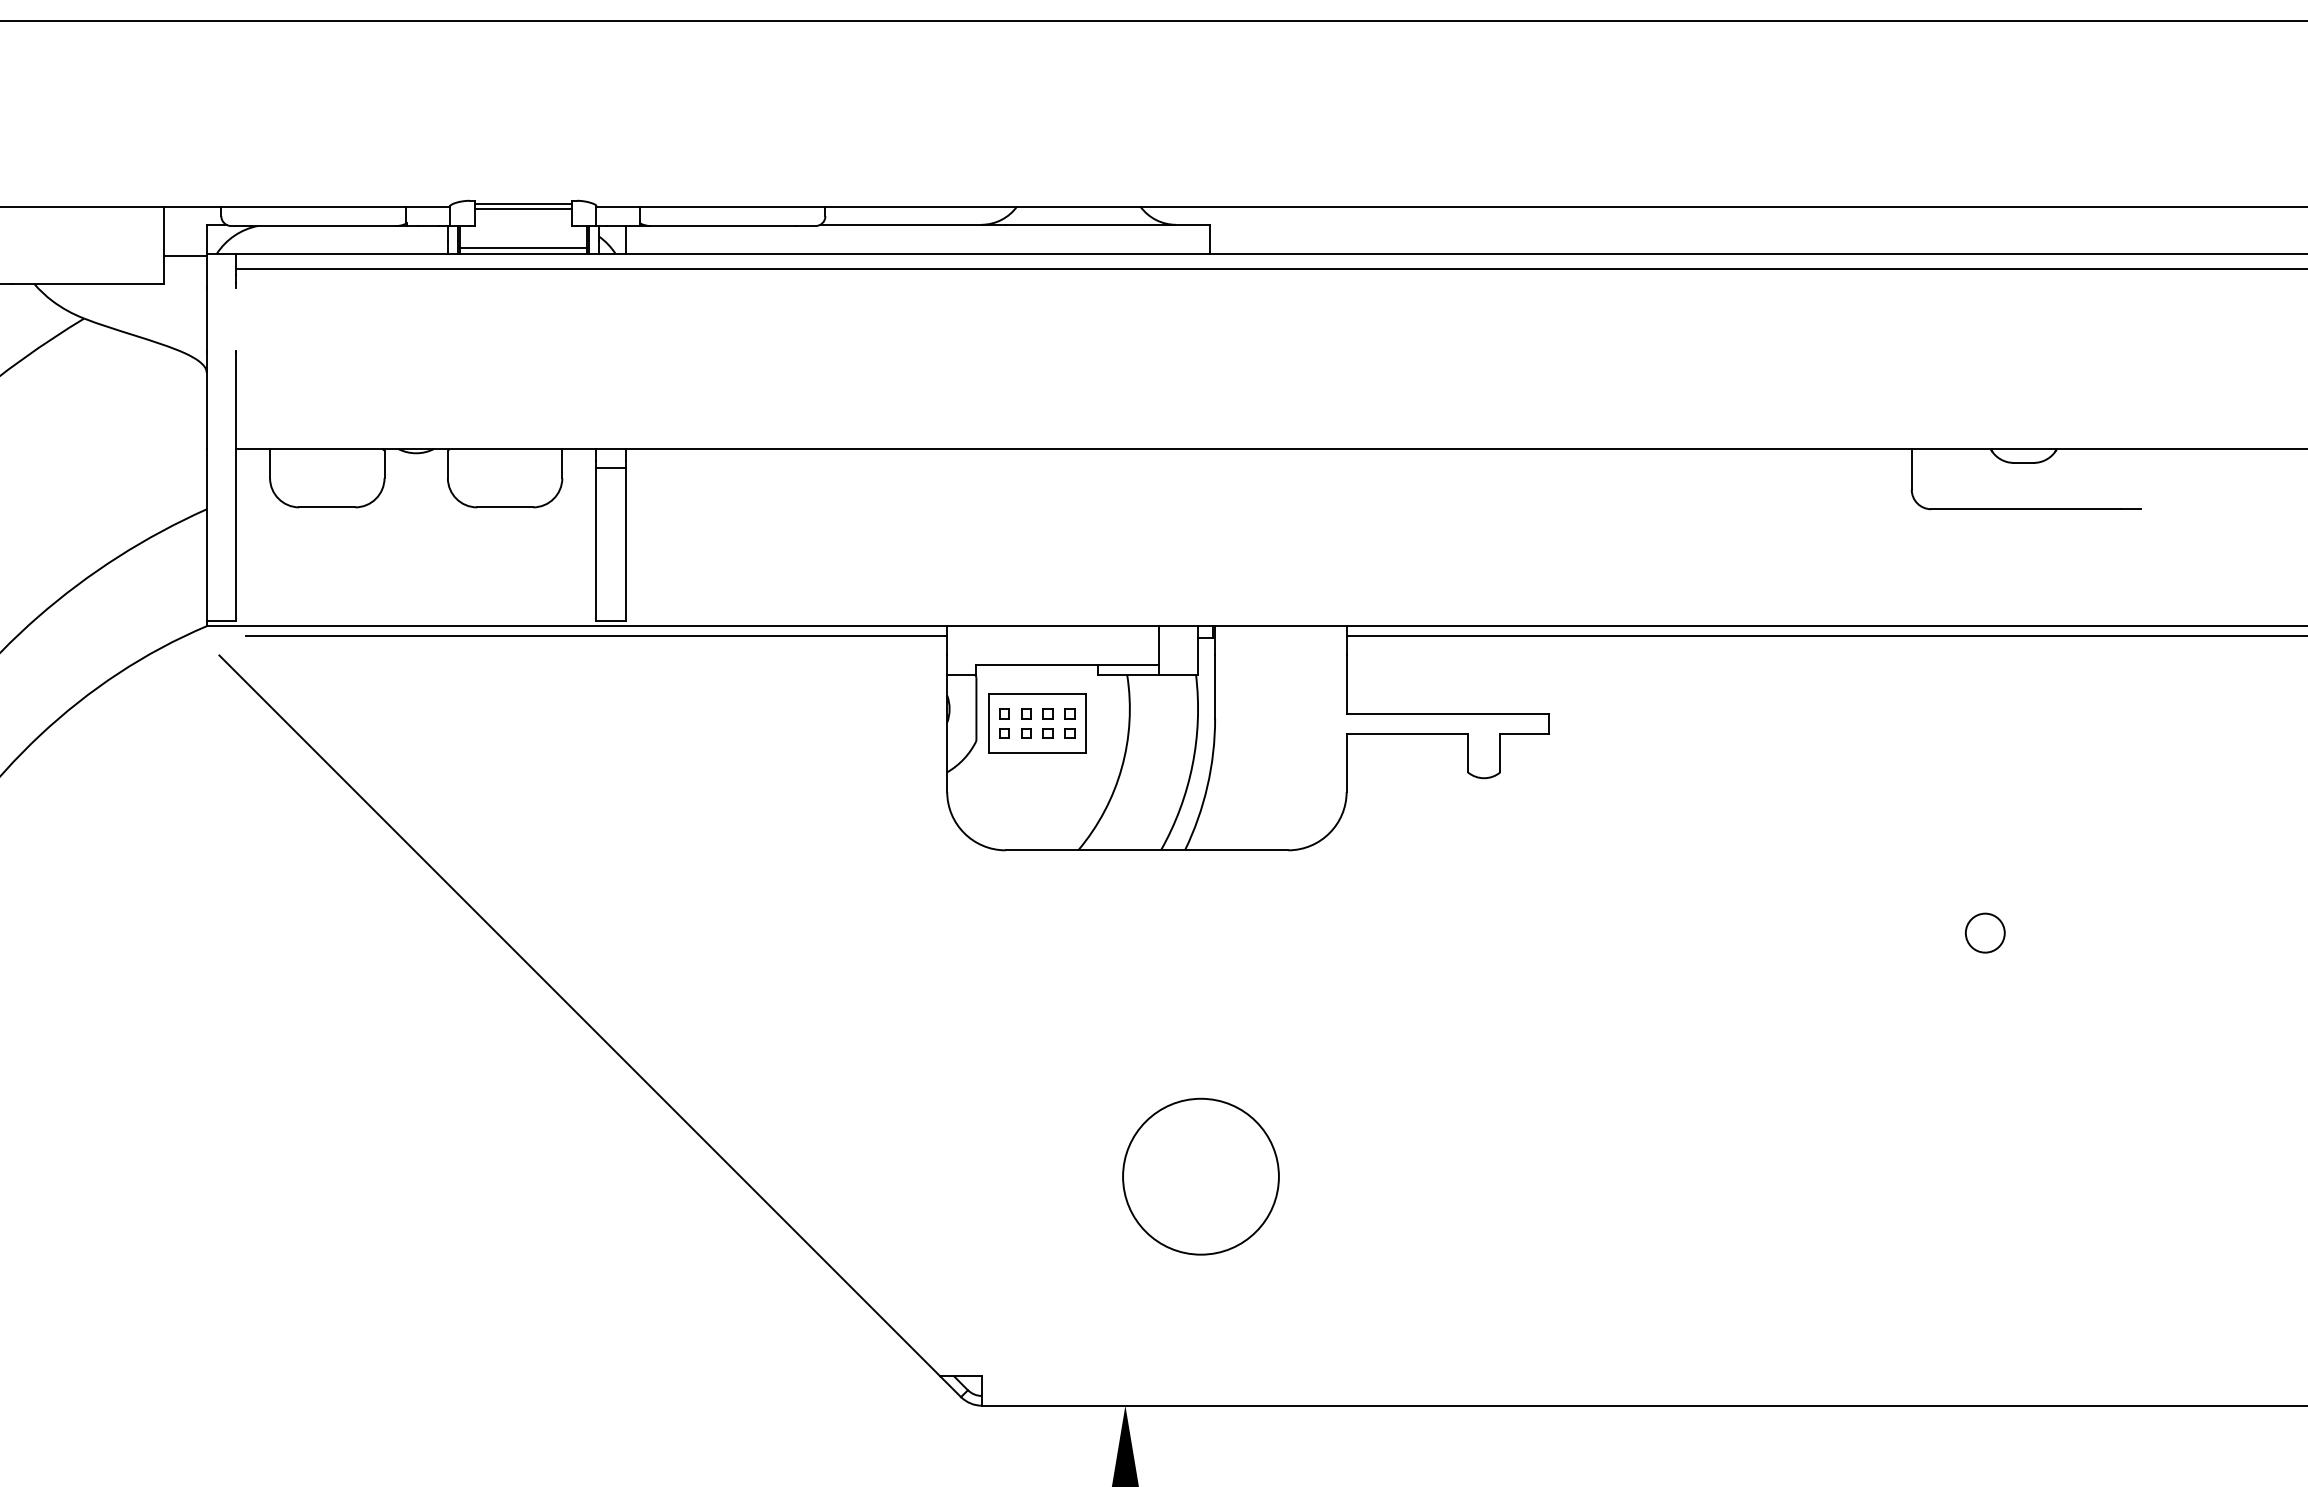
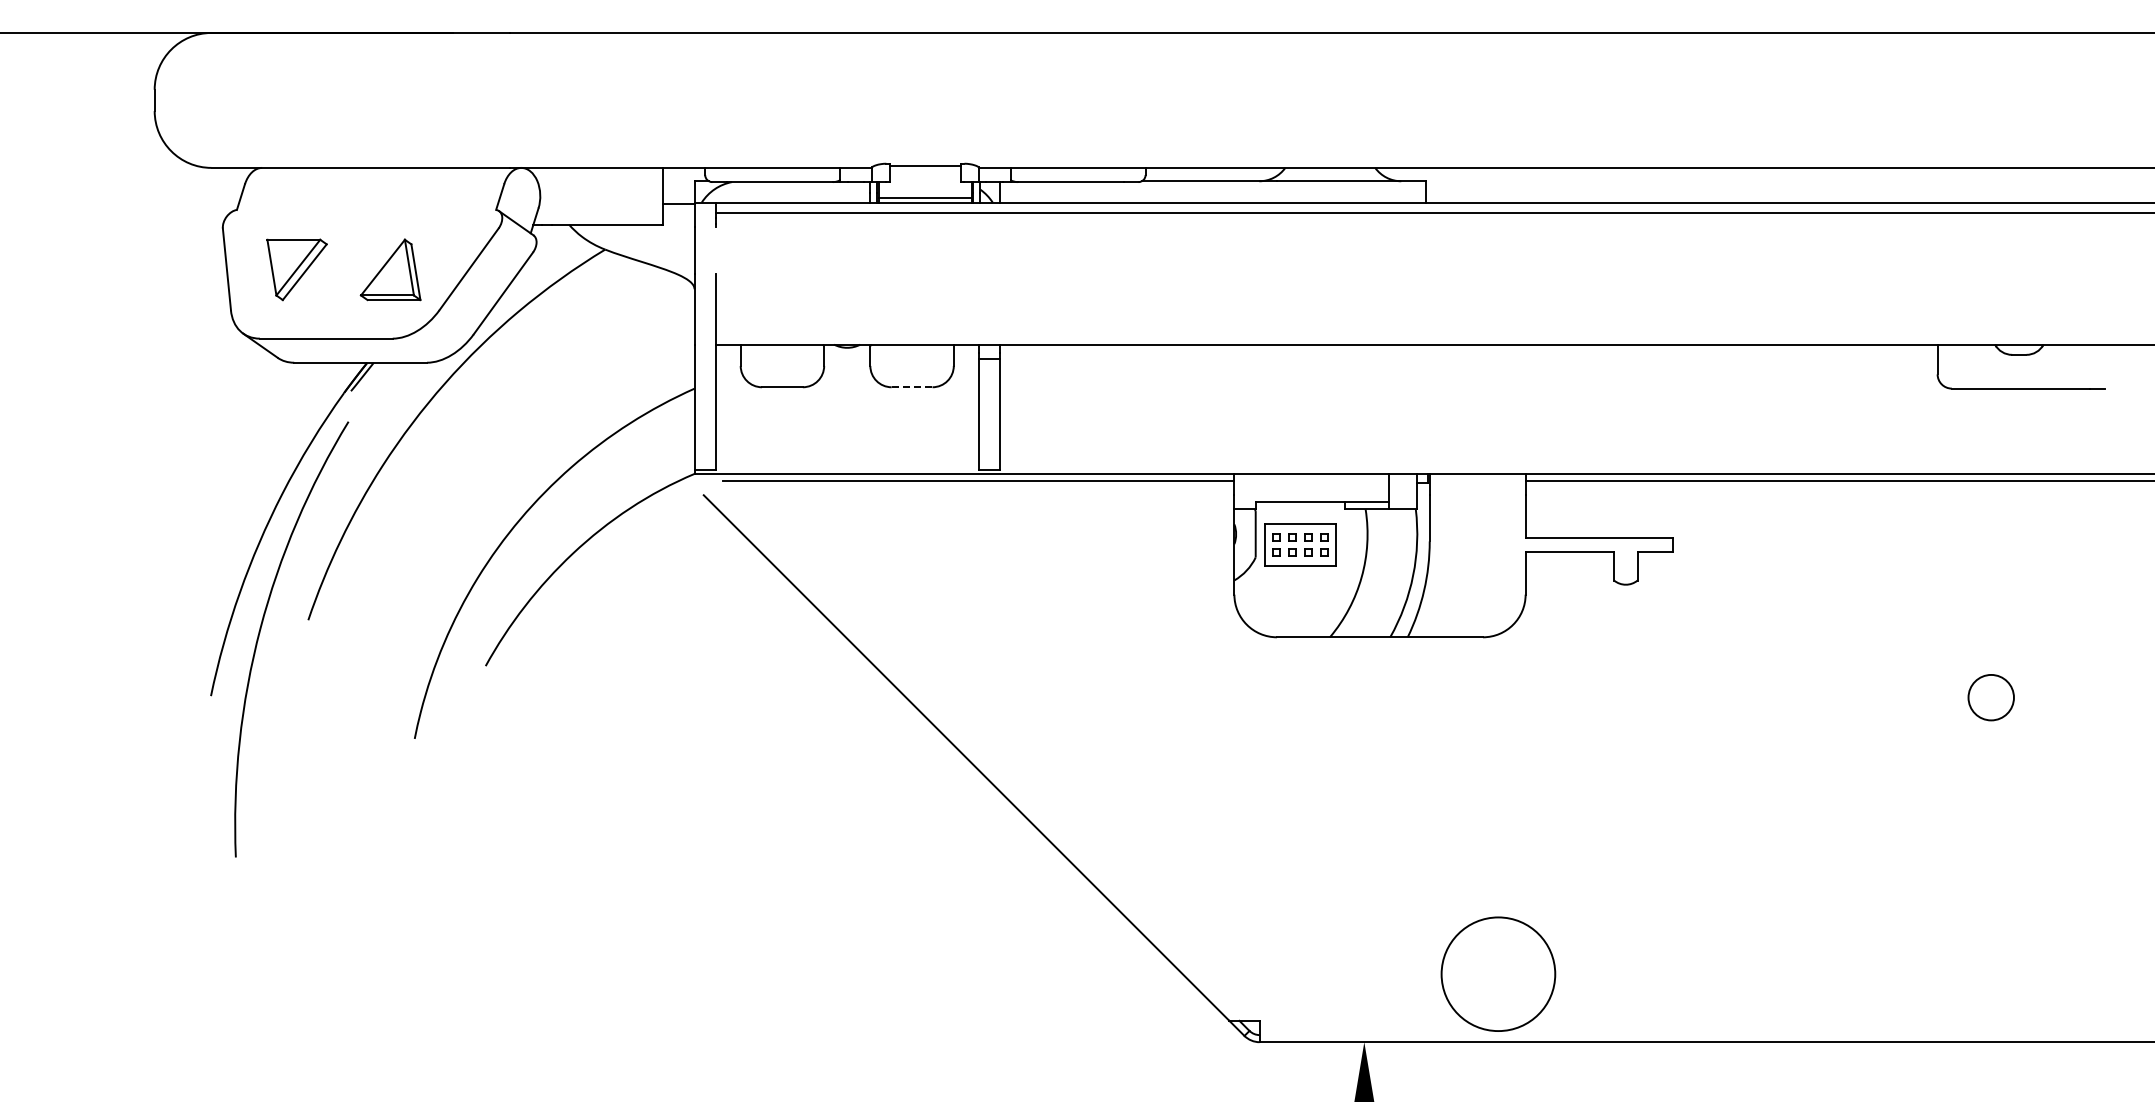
line: (522, 208) -> (924, 169), removed
line: (505, 507) -> (912, 387), solid -> dashed
circle: (1985, 932) -> (1991, 697), size x1.6
circle: (1201, 1175) -> (1498, 973), moved

